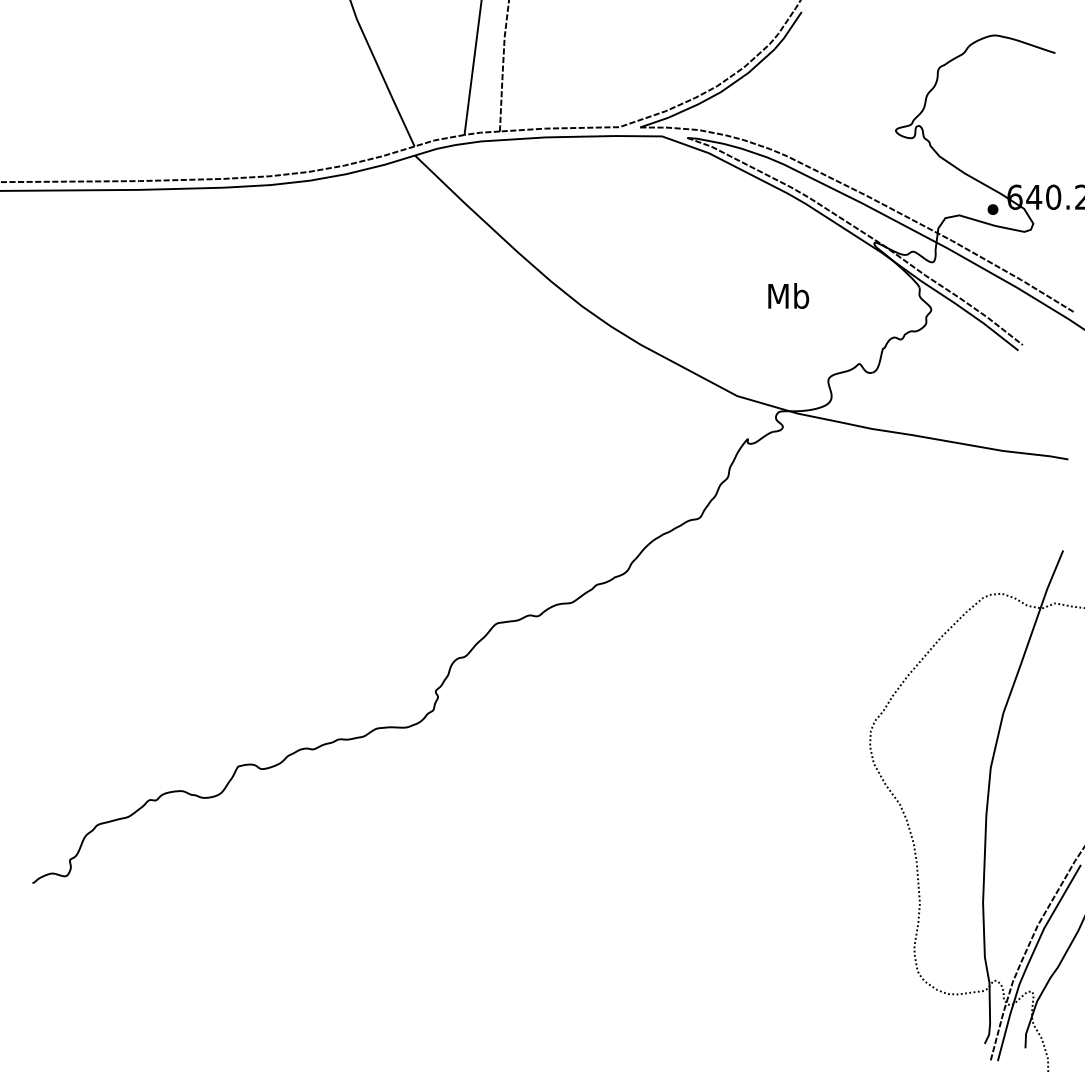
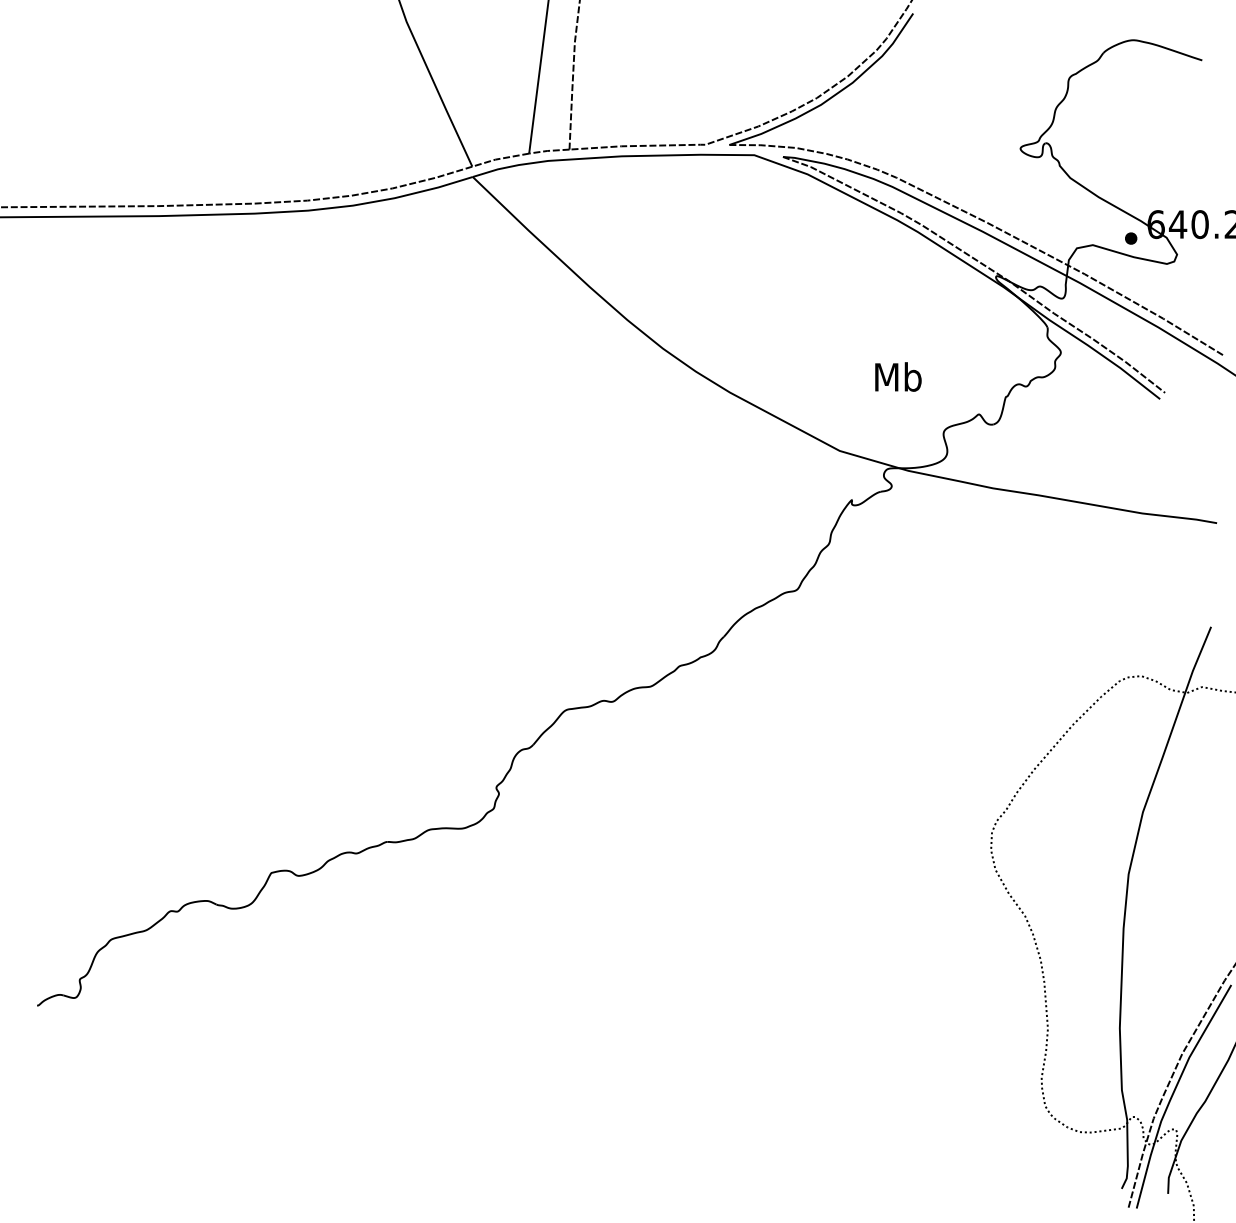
text: (788, 295) -> (898, 376), moved

